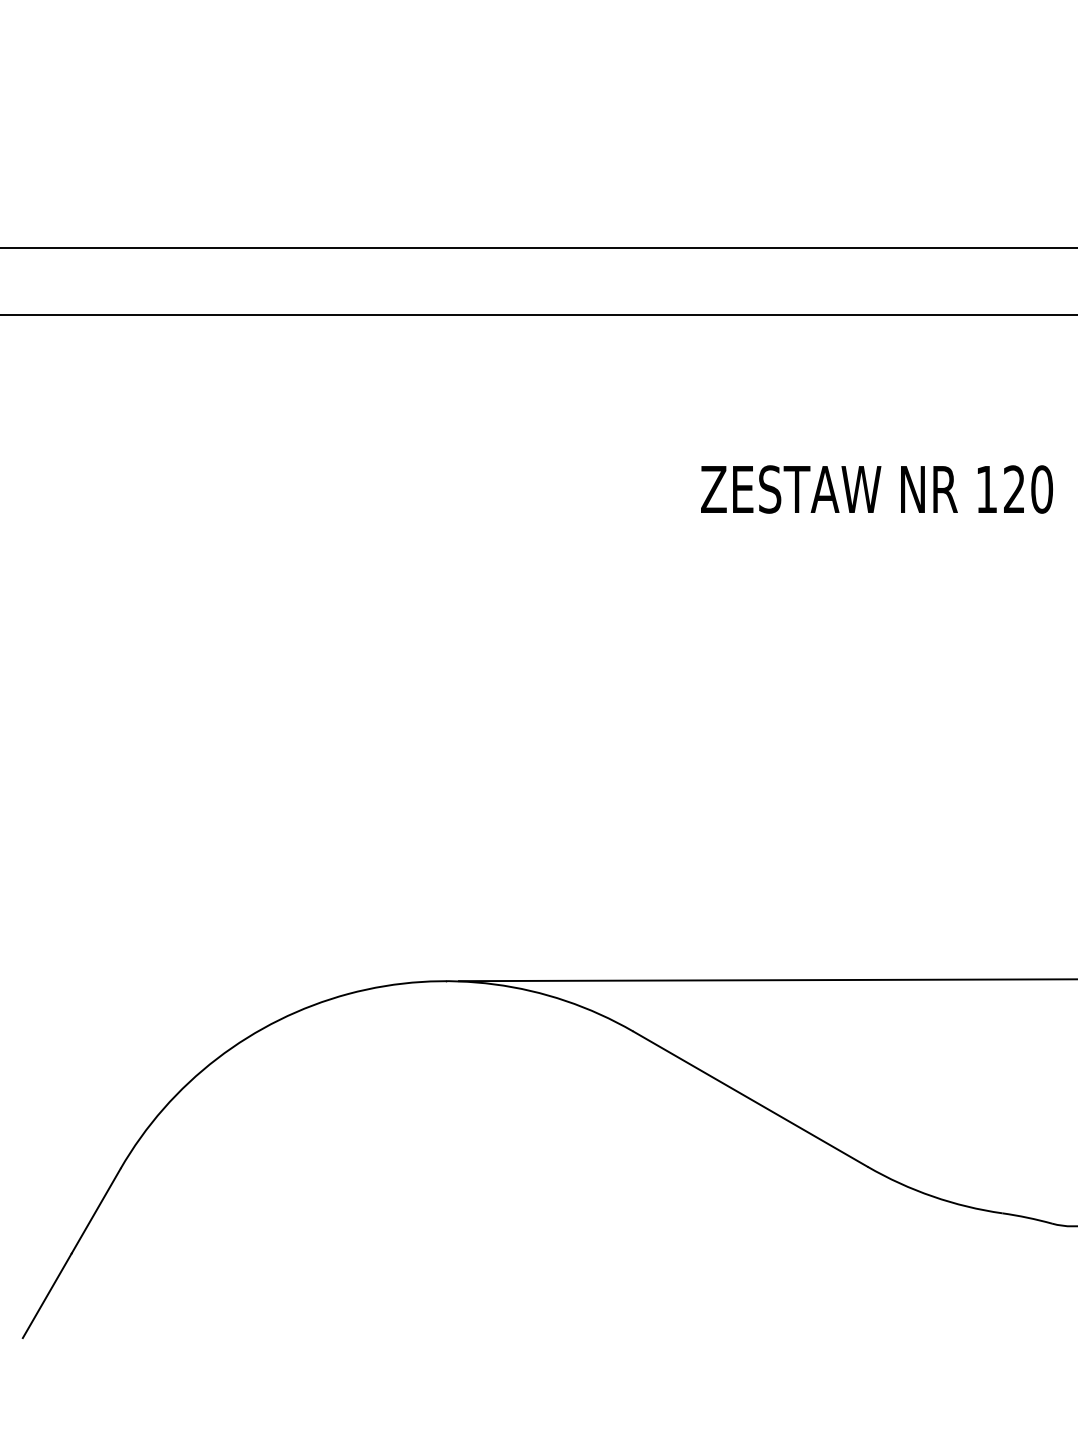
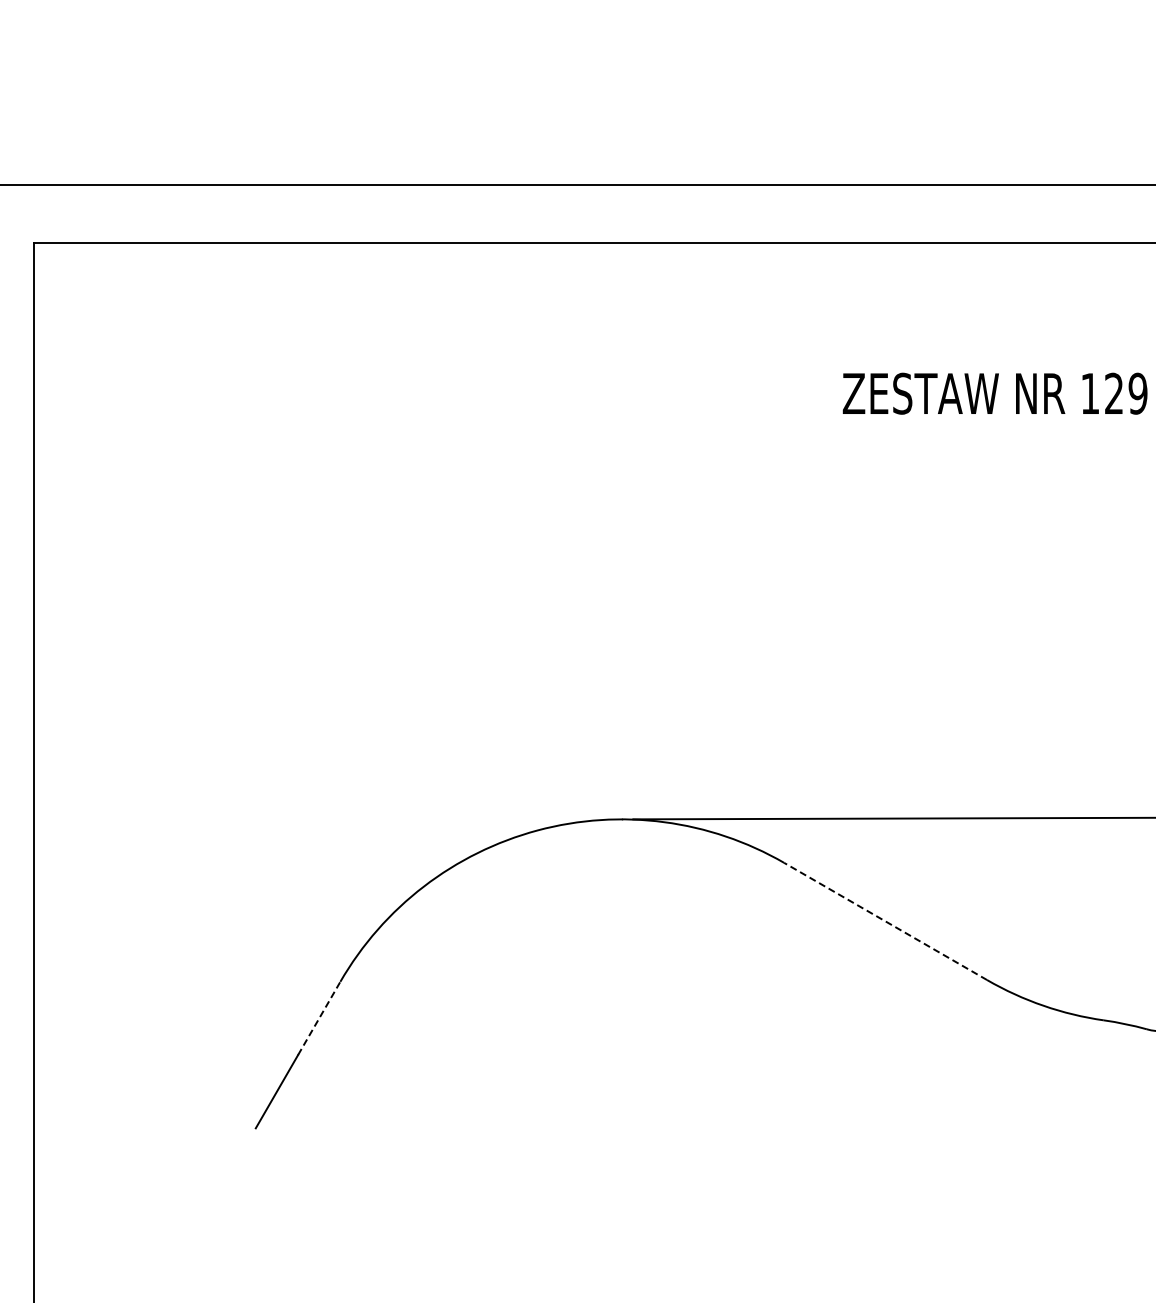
text: (1041, 489) -> (1137, 393), 120 -> 129
line: (750, 1099) -> (885, 921), solid -> dashed
line: (96, 1211) -> (319, 1018), solid -> dashed

